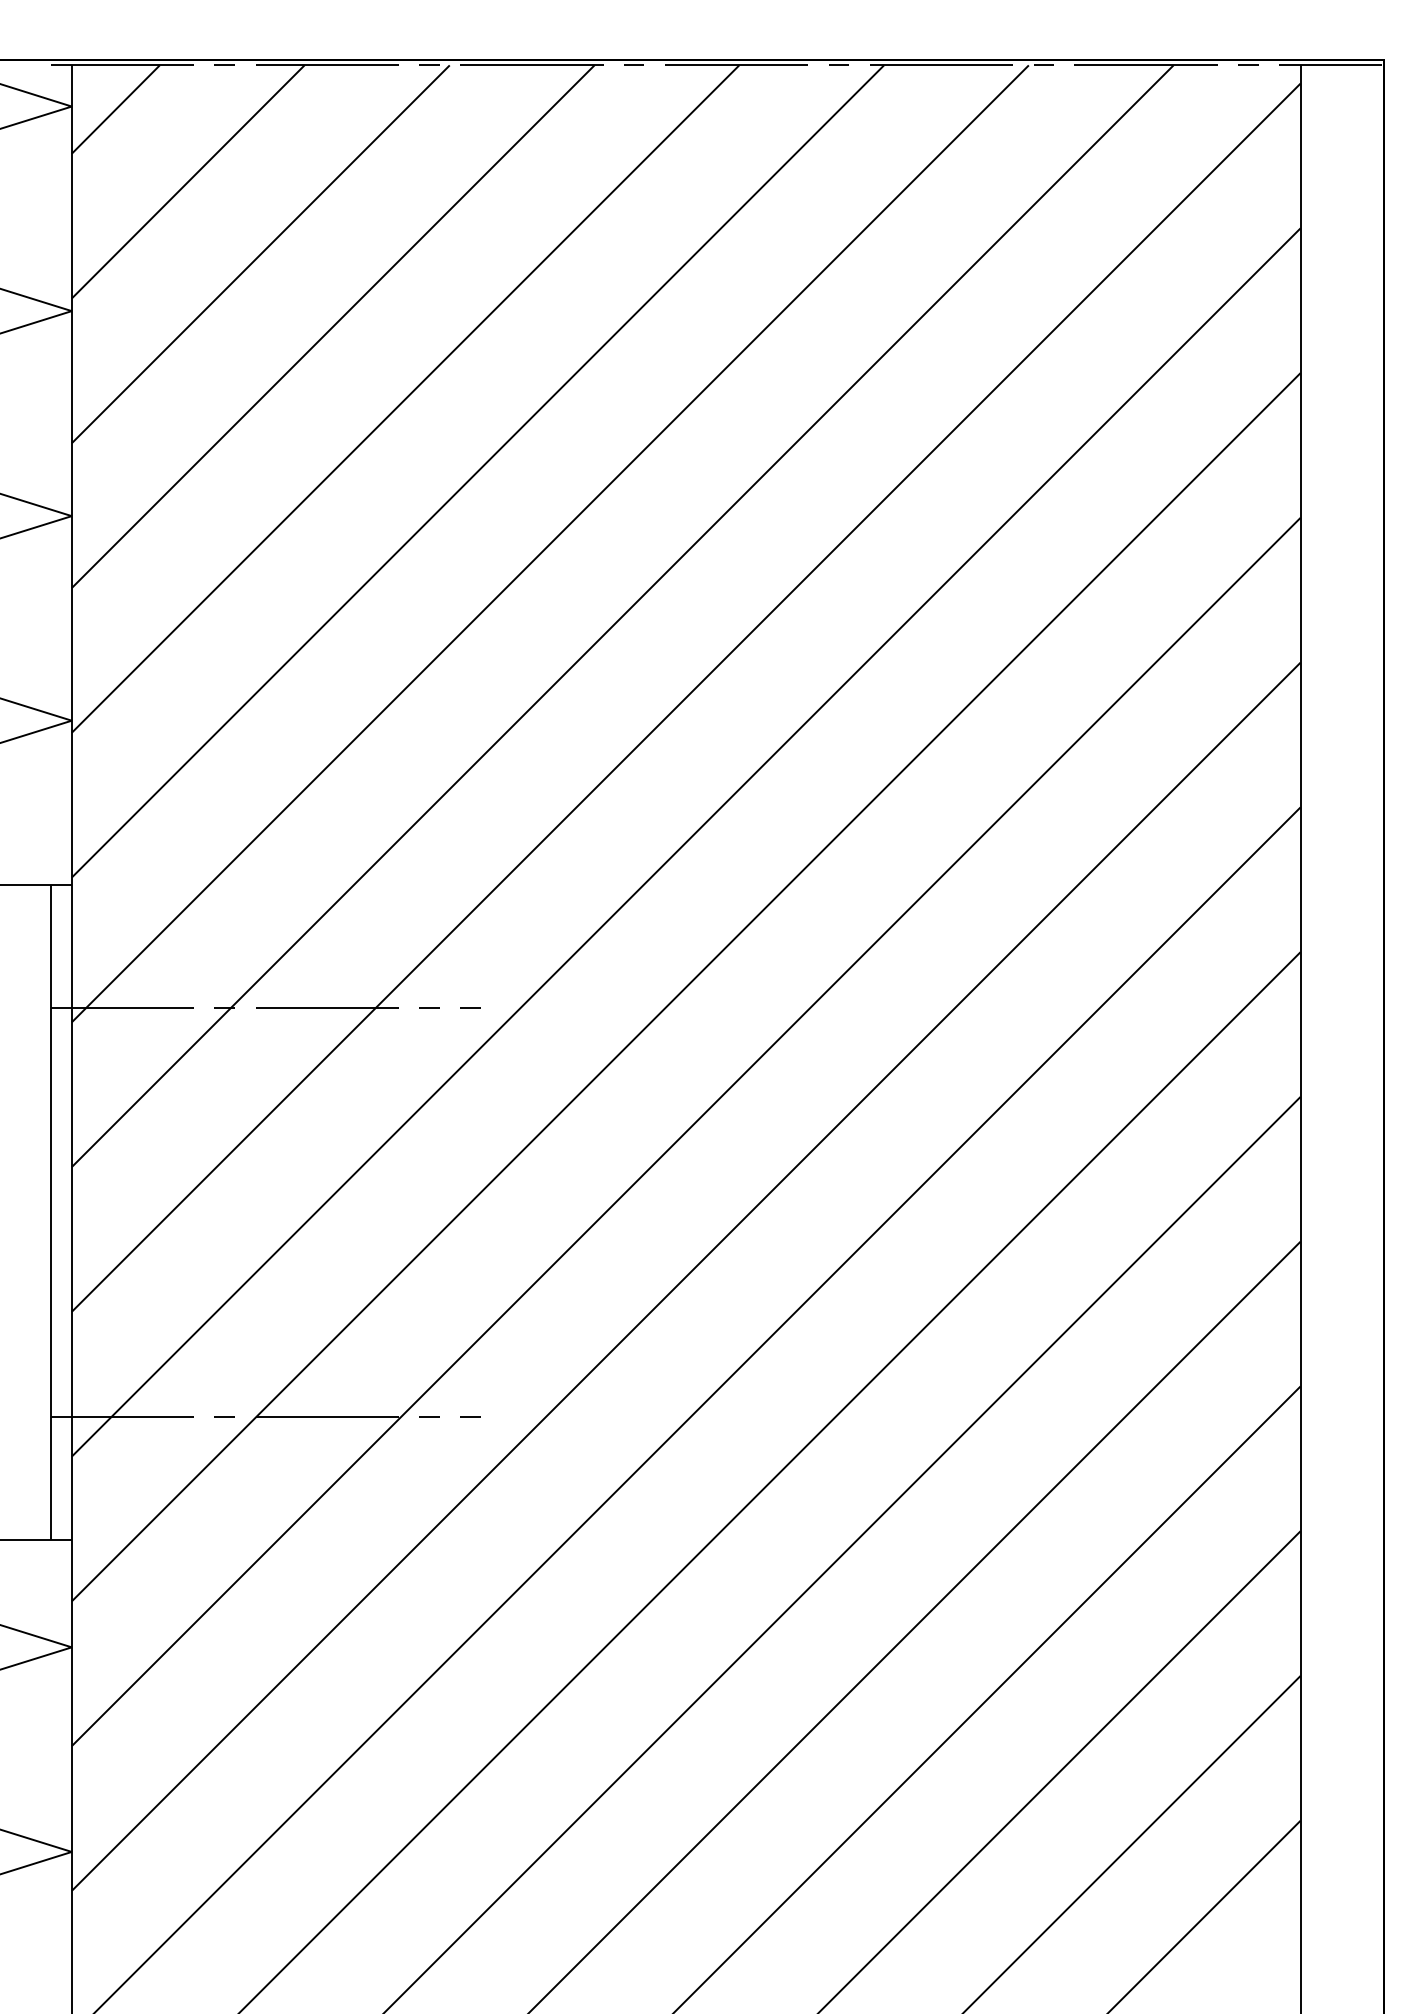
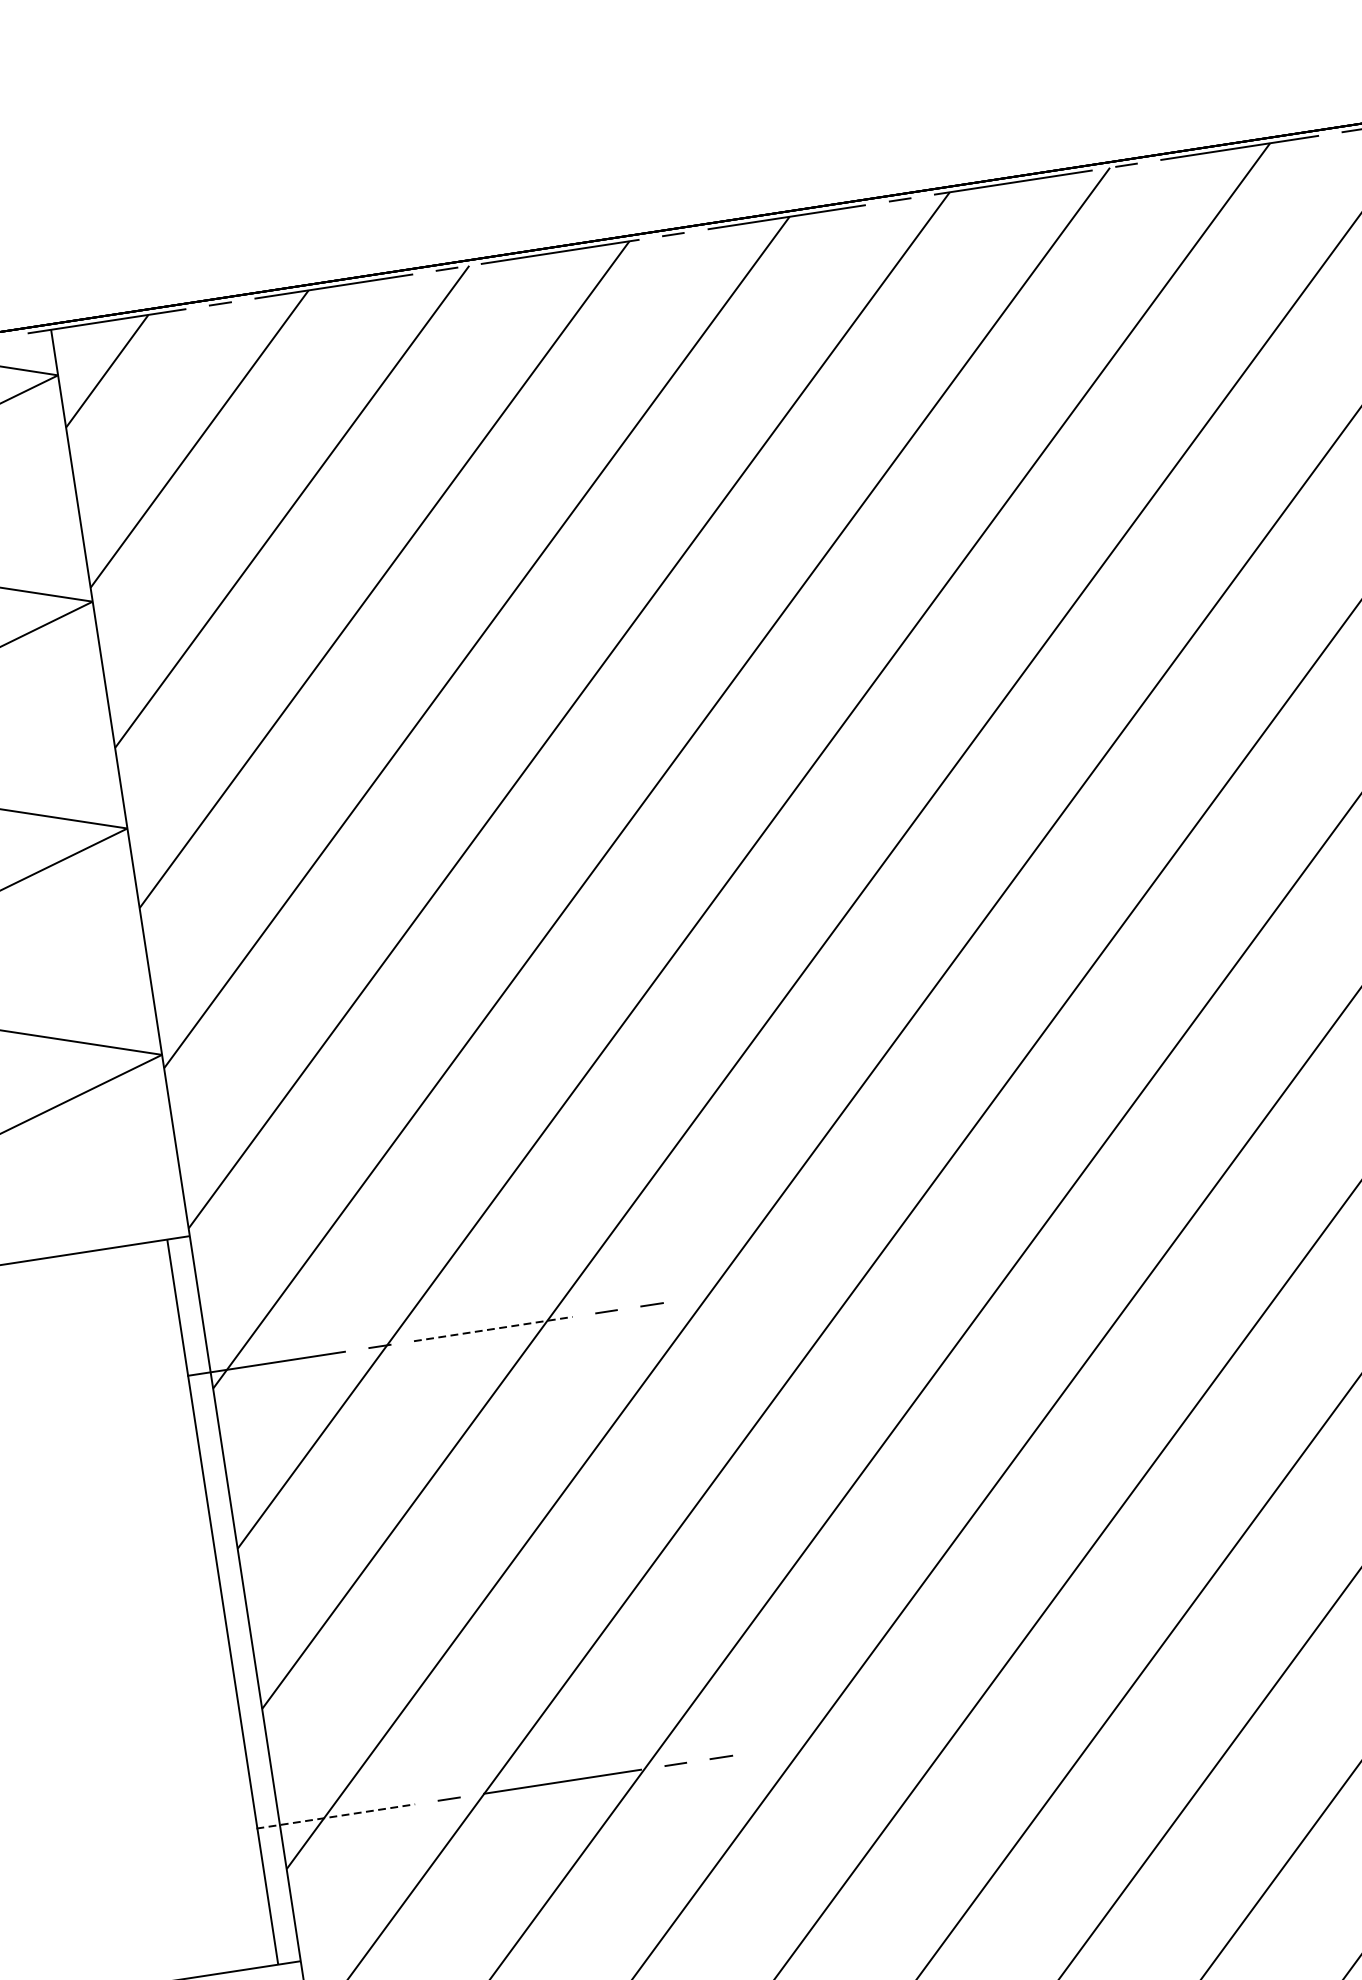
line: (327, 1007) -> (493, 1328), solid -> dashed
line: (122, 1416) -> (335, 1816), solid -> dashed

